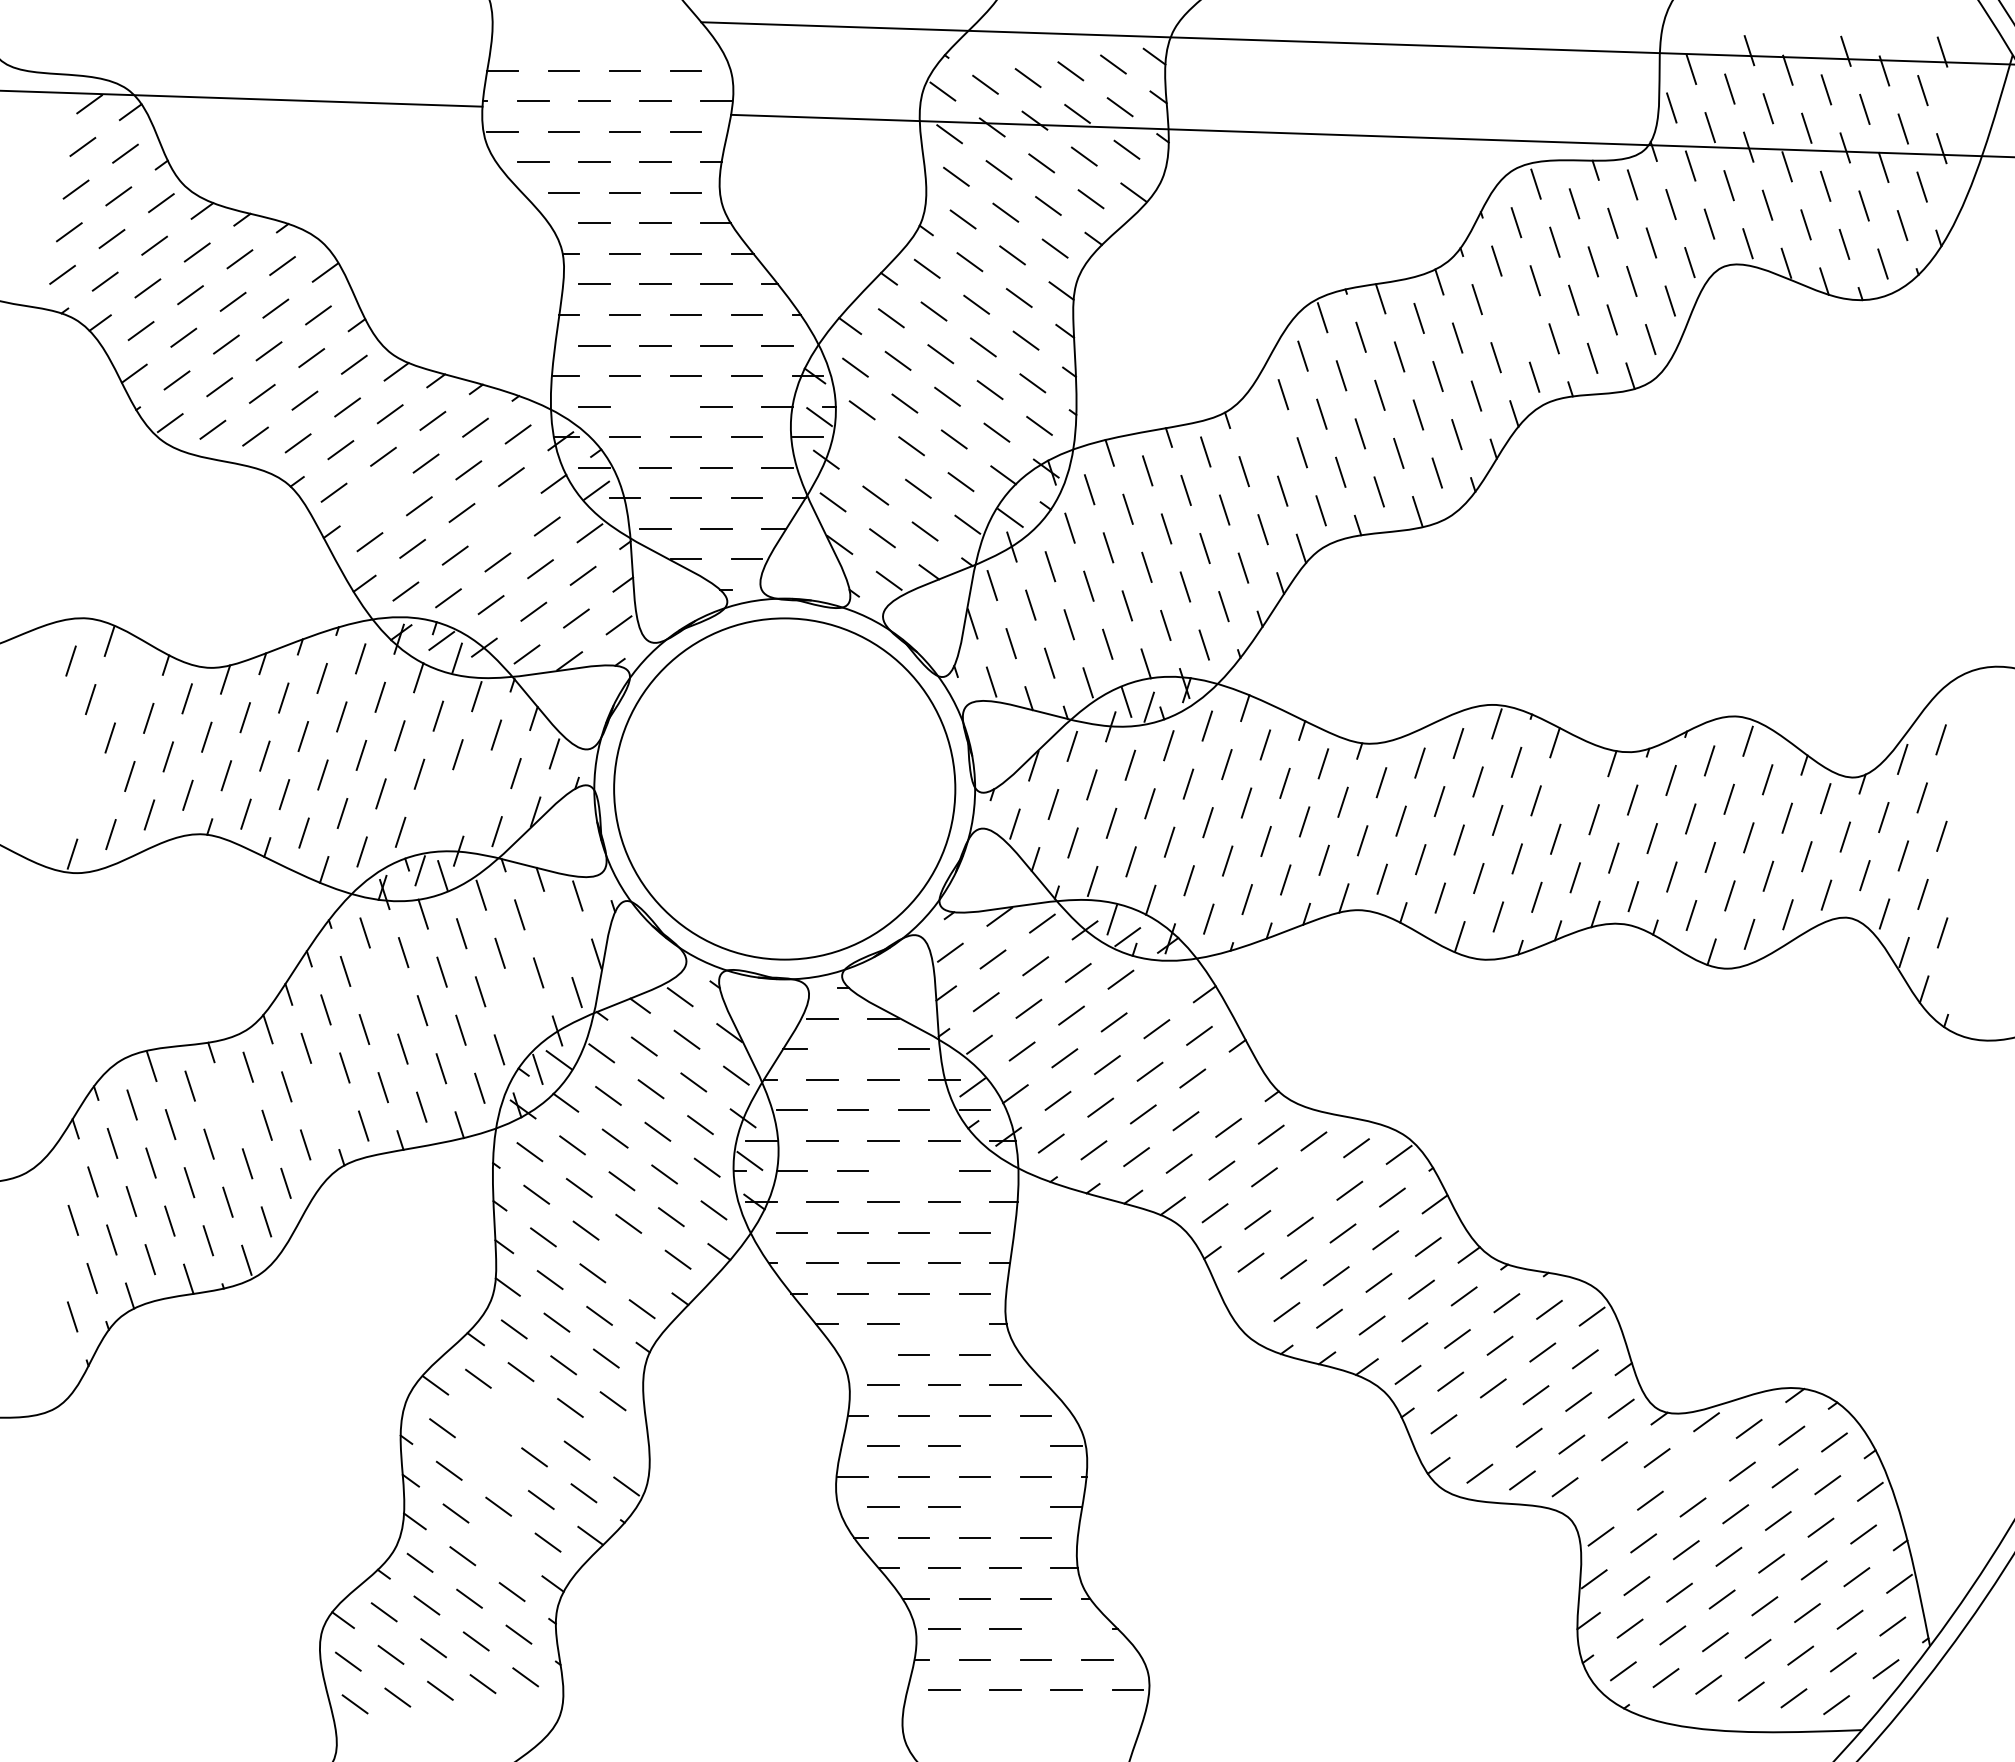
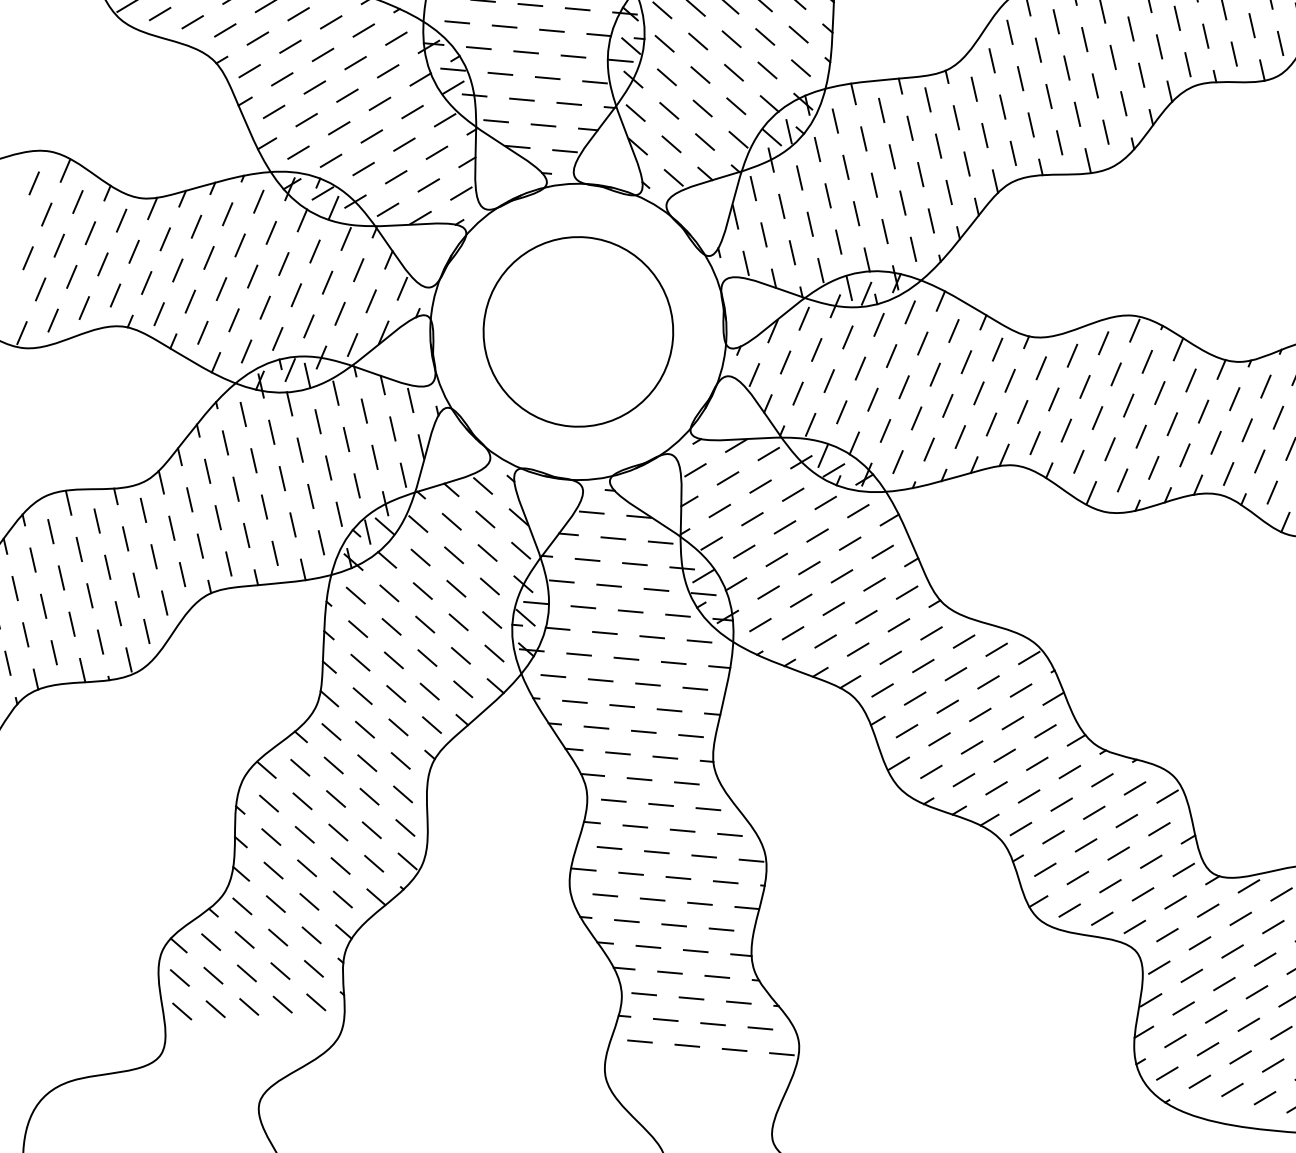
line: (1515, 318) -> (1177, 17), added
line: (655, 406) -> (504, 26), added
line: (1263, 432) -> (974, 88), added
line: (868, 452) -> (666, 76), added
line: (376, 499) -> (282, 79), added
line: (1031, 508) -> (789, 131), added
line: (504, 519) -> (379, 103), added
line: (128, 679) -> (77, 201), added
line: (71, 757) -> (27, 258), added
line: (1574, 780) -> (1191, 379), added
circle: (784, 788) -> (578, 331), size x0.71
line: (477, 792) -> (340, 313), added
line: (91, 795) -> (40, 288), added
line: (438, 812) -> (308, 326), added
line: (557, 933) -> (392, 428), added
line: (1163, 986) -> (858, 511), added
line: (383, 990) -> (253, 460), added
line: (518, 1010) -> (356, 485), added
line: (852, 1049) -> (612, 538), added
line: (1235, 1085) -> (907, 592), added
line: (228, 1105) -> (125, 538), added
line: (324, 1106) -> (199, 546), added
line: (913, 1171) -> (651, 637), added
line: (1306, 1184) -> (955, 674), added
line: (635, 1266) -> (429, 691), added
line: (1243, 1305) -> (898, 763), added
line: (944, 1323) -> (665, 757), added
line: (853, 1354) -> (592, 774), added
line: (527, 1414) -> (335, 798), added
line: (484, 1421) -> (302, 801), added
line: (1486, 1431) -> (1077, 878), added
line: (619, 1443) -> (405, 827), added
line: (1005, 1446) -> (704, 856), added
line: (491, 1464) -> (304, 835), added
line: (1699, 1464) -> (1240, 918), added
line: (1607, 1493) -> (1167, 934), added
line: (1005, 1507) -> (699, 903), added
line: (505, 1549) -> (309, 901), added
line: (1066, 1629) -> (738, 1002), added

